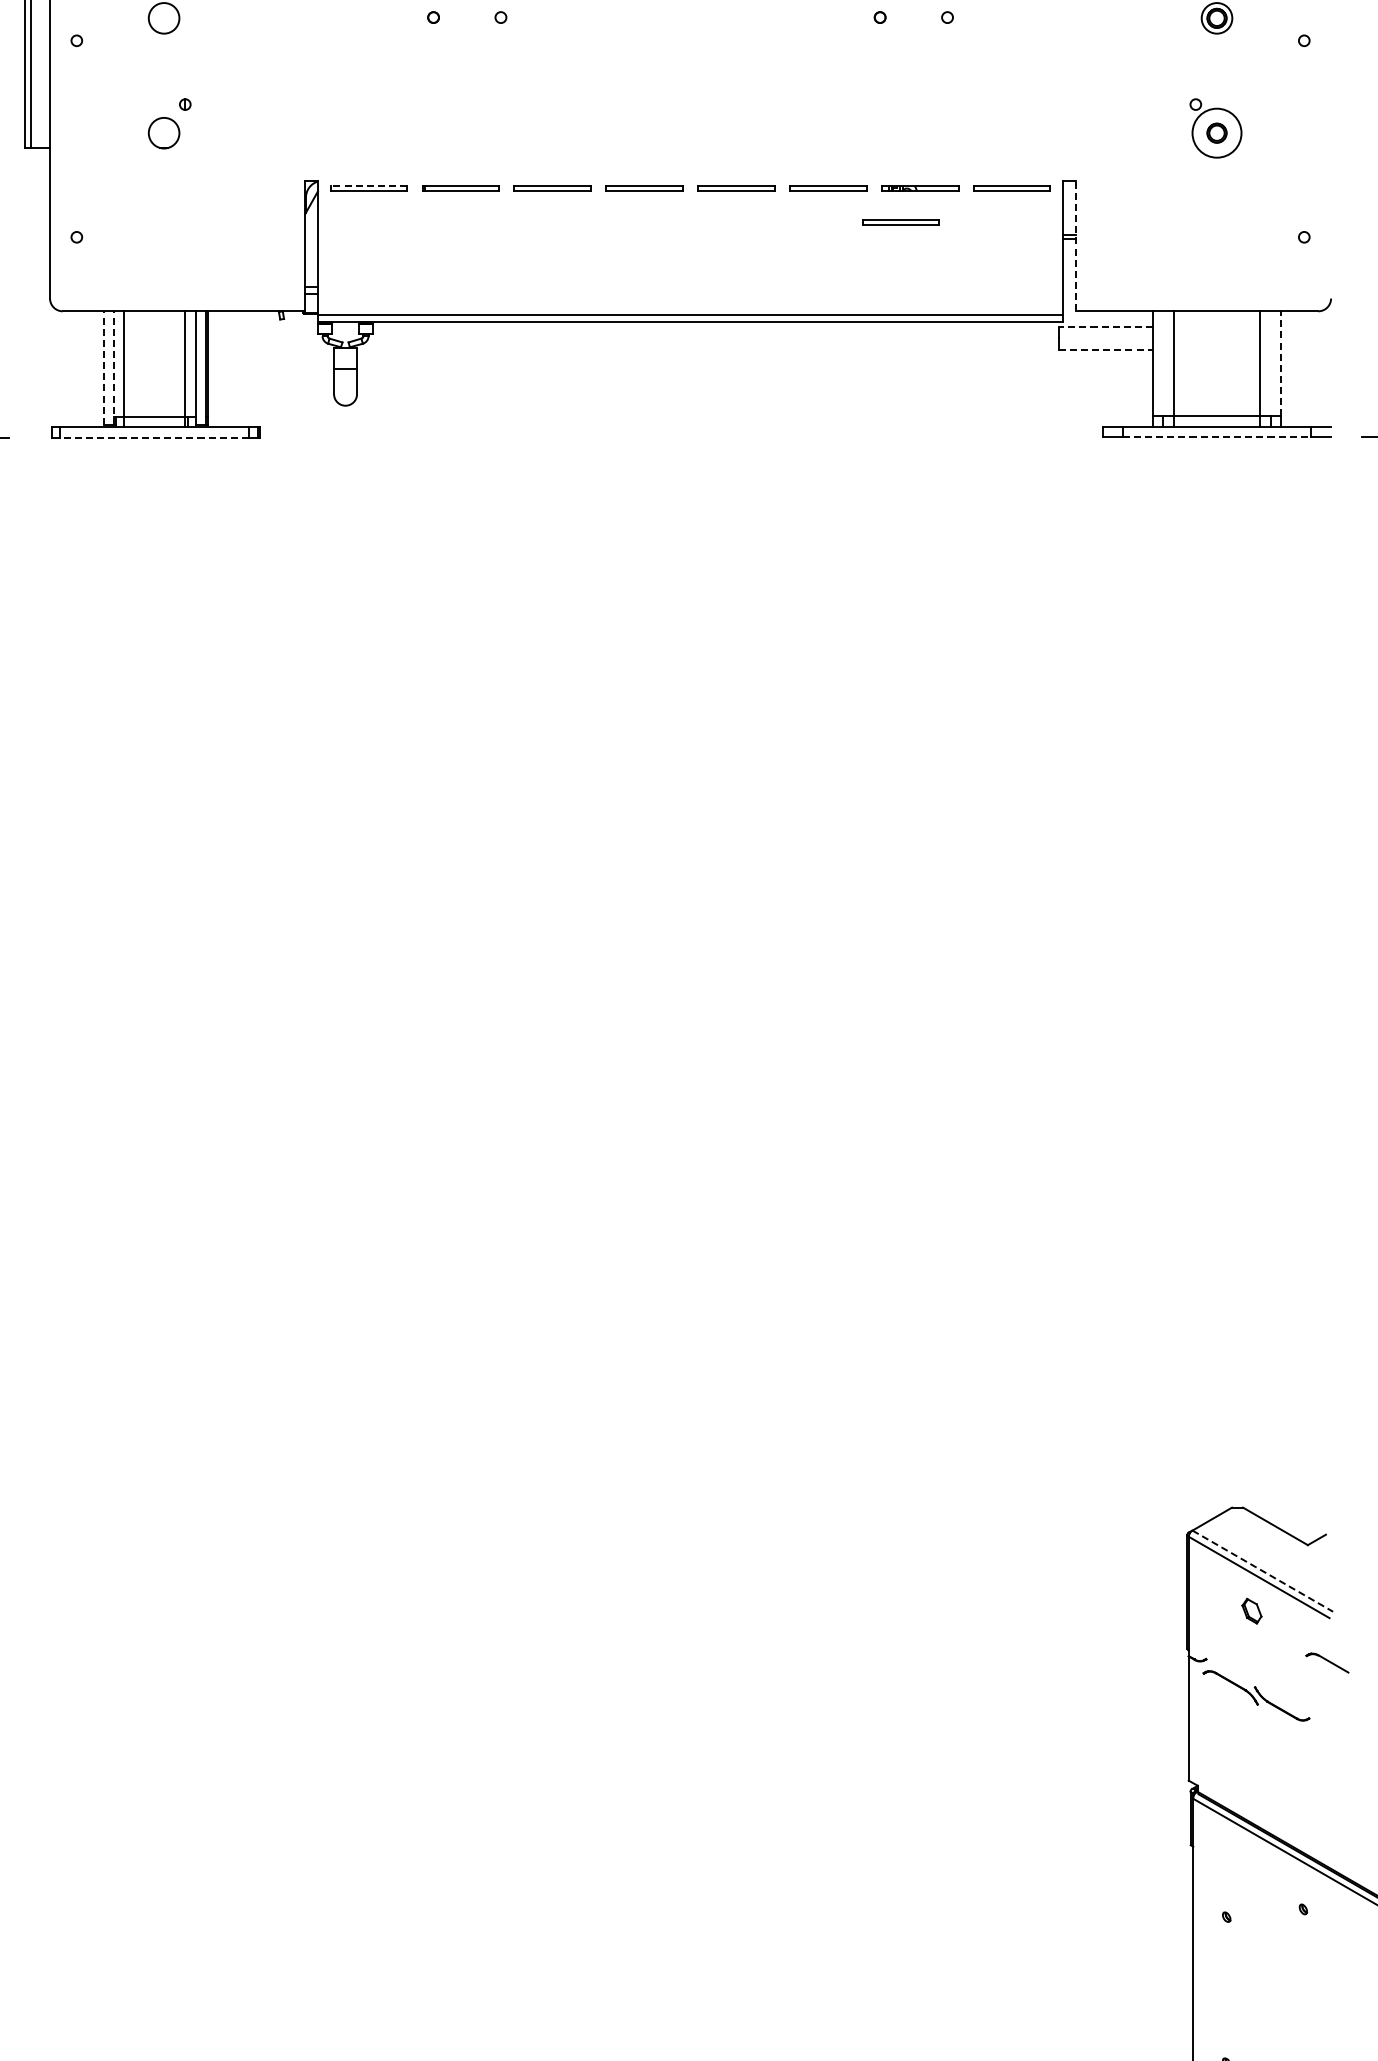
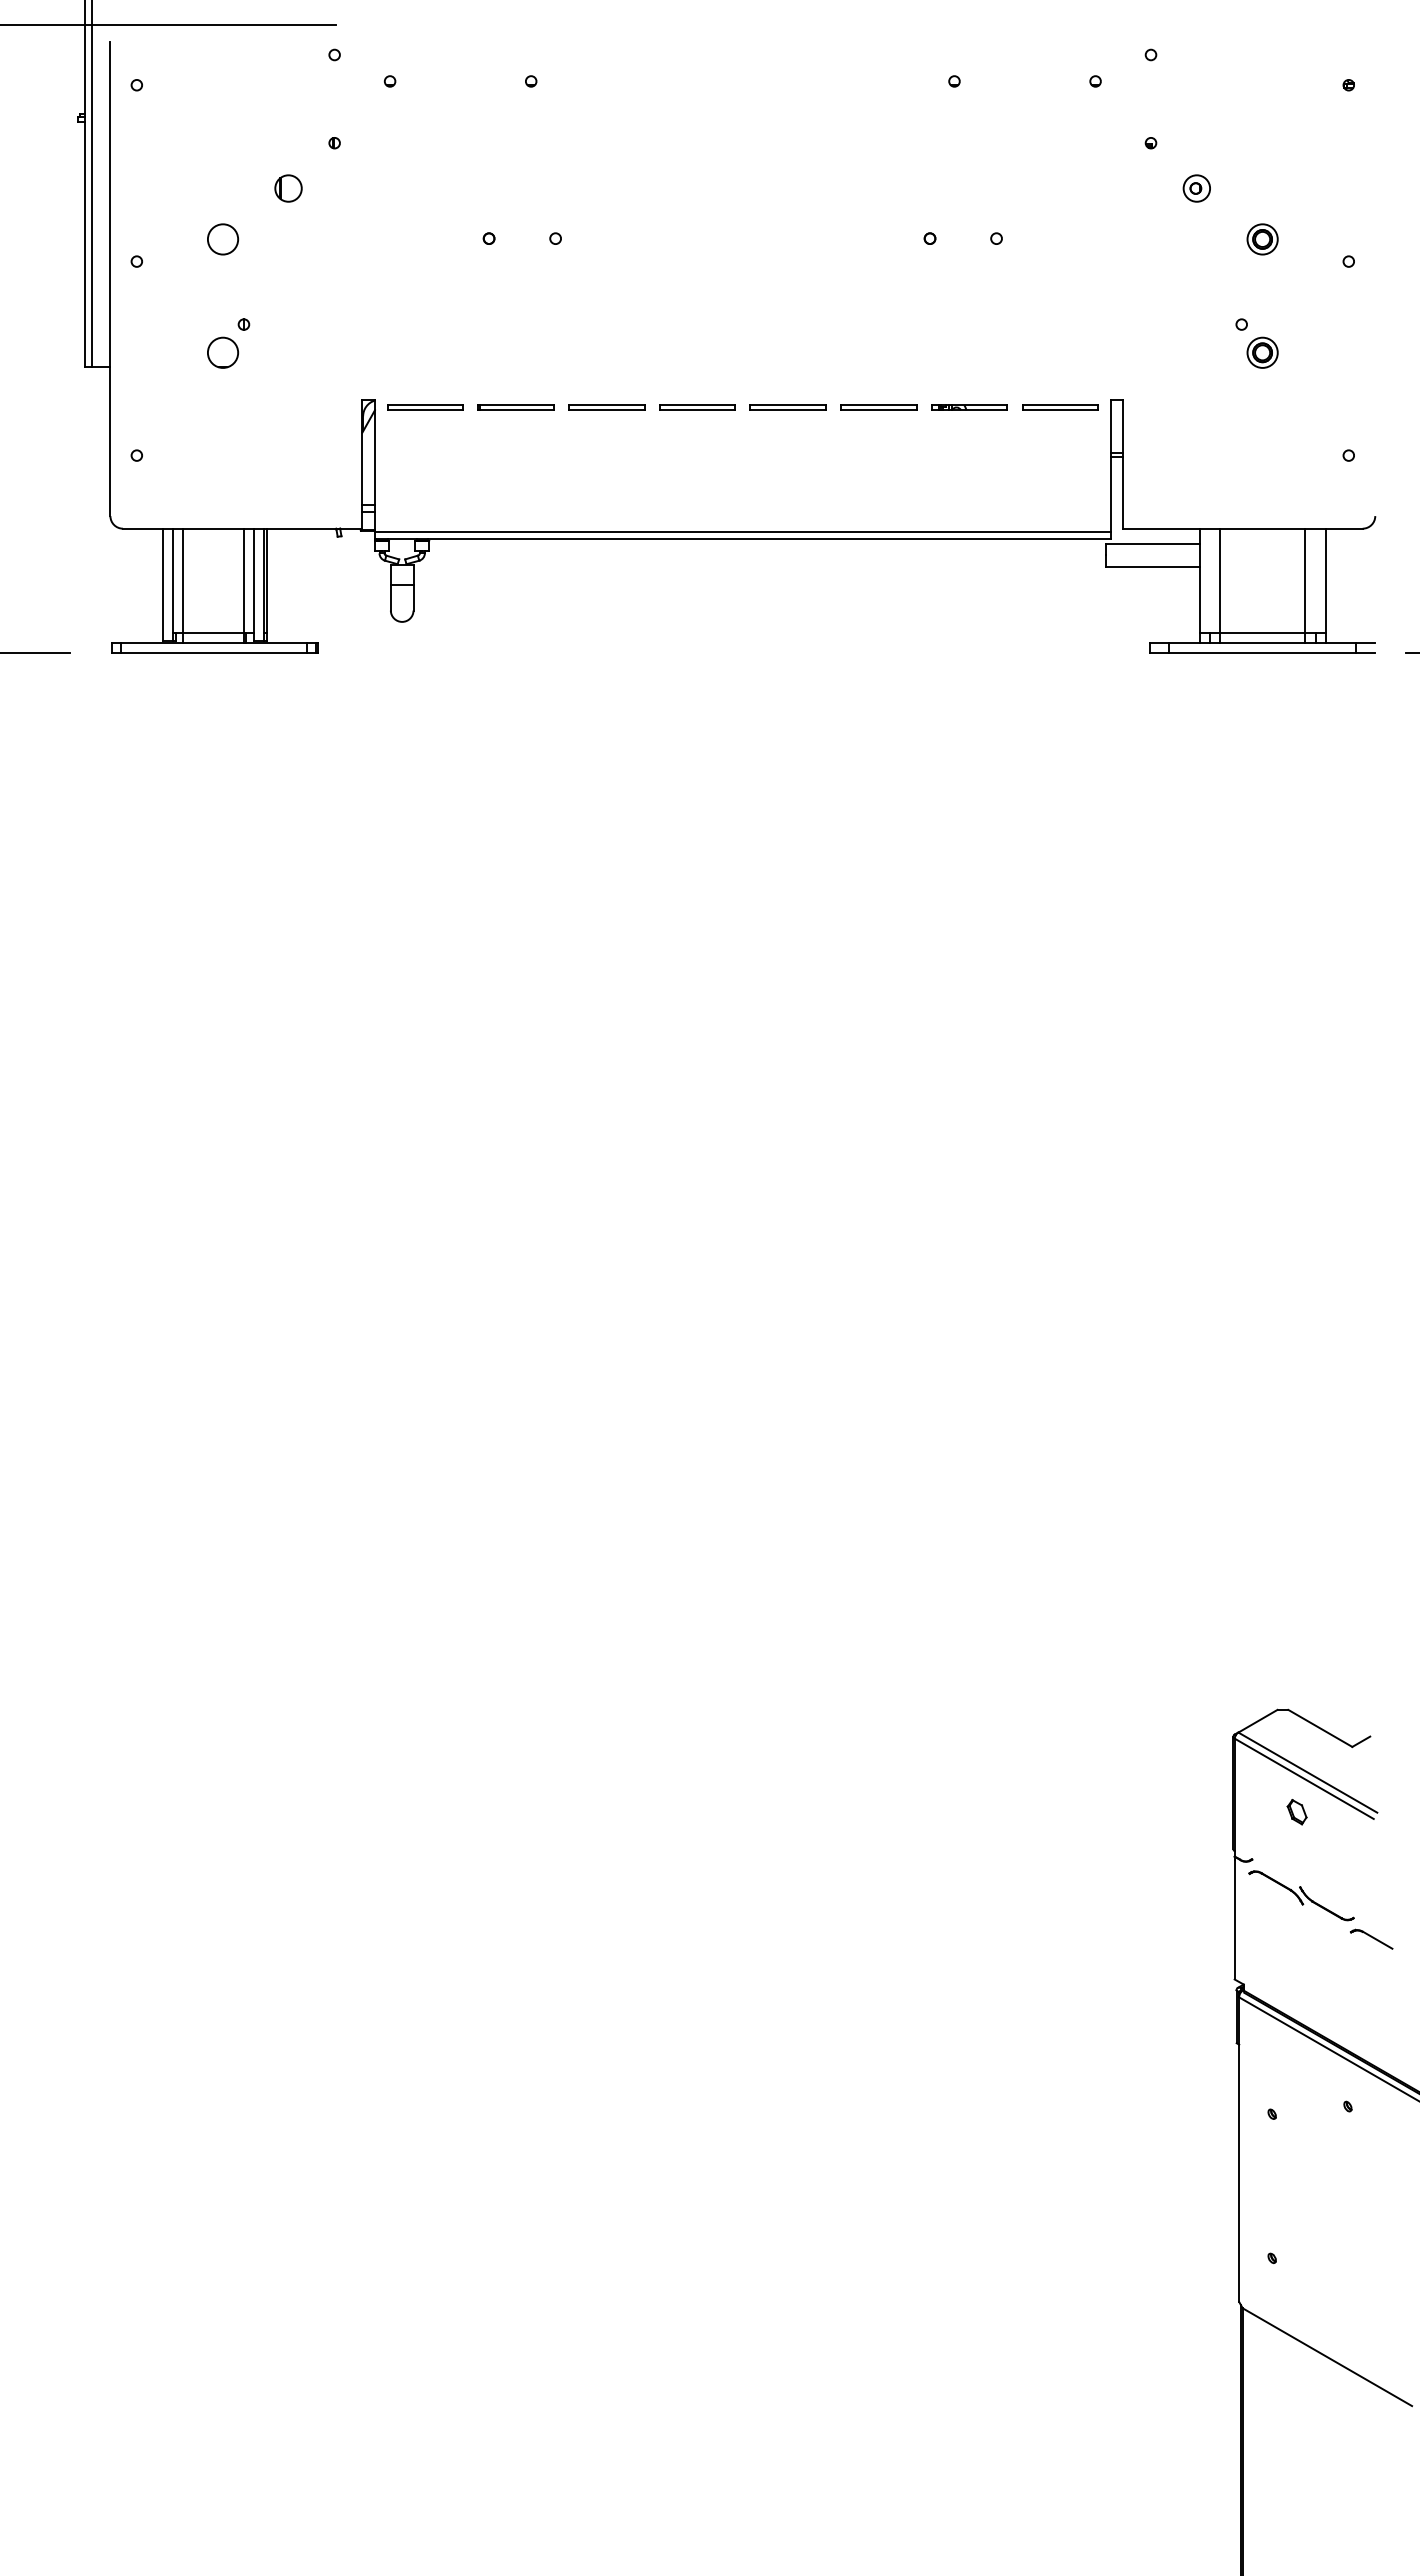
circle: (1216, 132) -> (1262, 352), size x0.62
line: (369, 186) -> (425, 405), dashed -> solid
part: (900, 221) -> (950, 440), removed
line: (1076, 245) -> (1123, 463), dashed -> solid
line: (1105, 327) -> (1152, 544), dashed -> solid
line: (1105, 349) -> (1152, 566), dashed -> solid
line: (1280, 363) -> (1325, 580), dashed -> solid
line: (103, 367) -> (163, 584), dashed -> solid
line: (113, 367) -> (173, 584), dashed -> solid
line: (1217, 436) -> (1263, 652), dashed -> solid
line: (154, 437) -> (213, 653), dashed -> solid
line: (1263, 1571) -> (1308, 1772), dashed -> solid
part: (1327, 1662) -> (1371, 1938), moved

